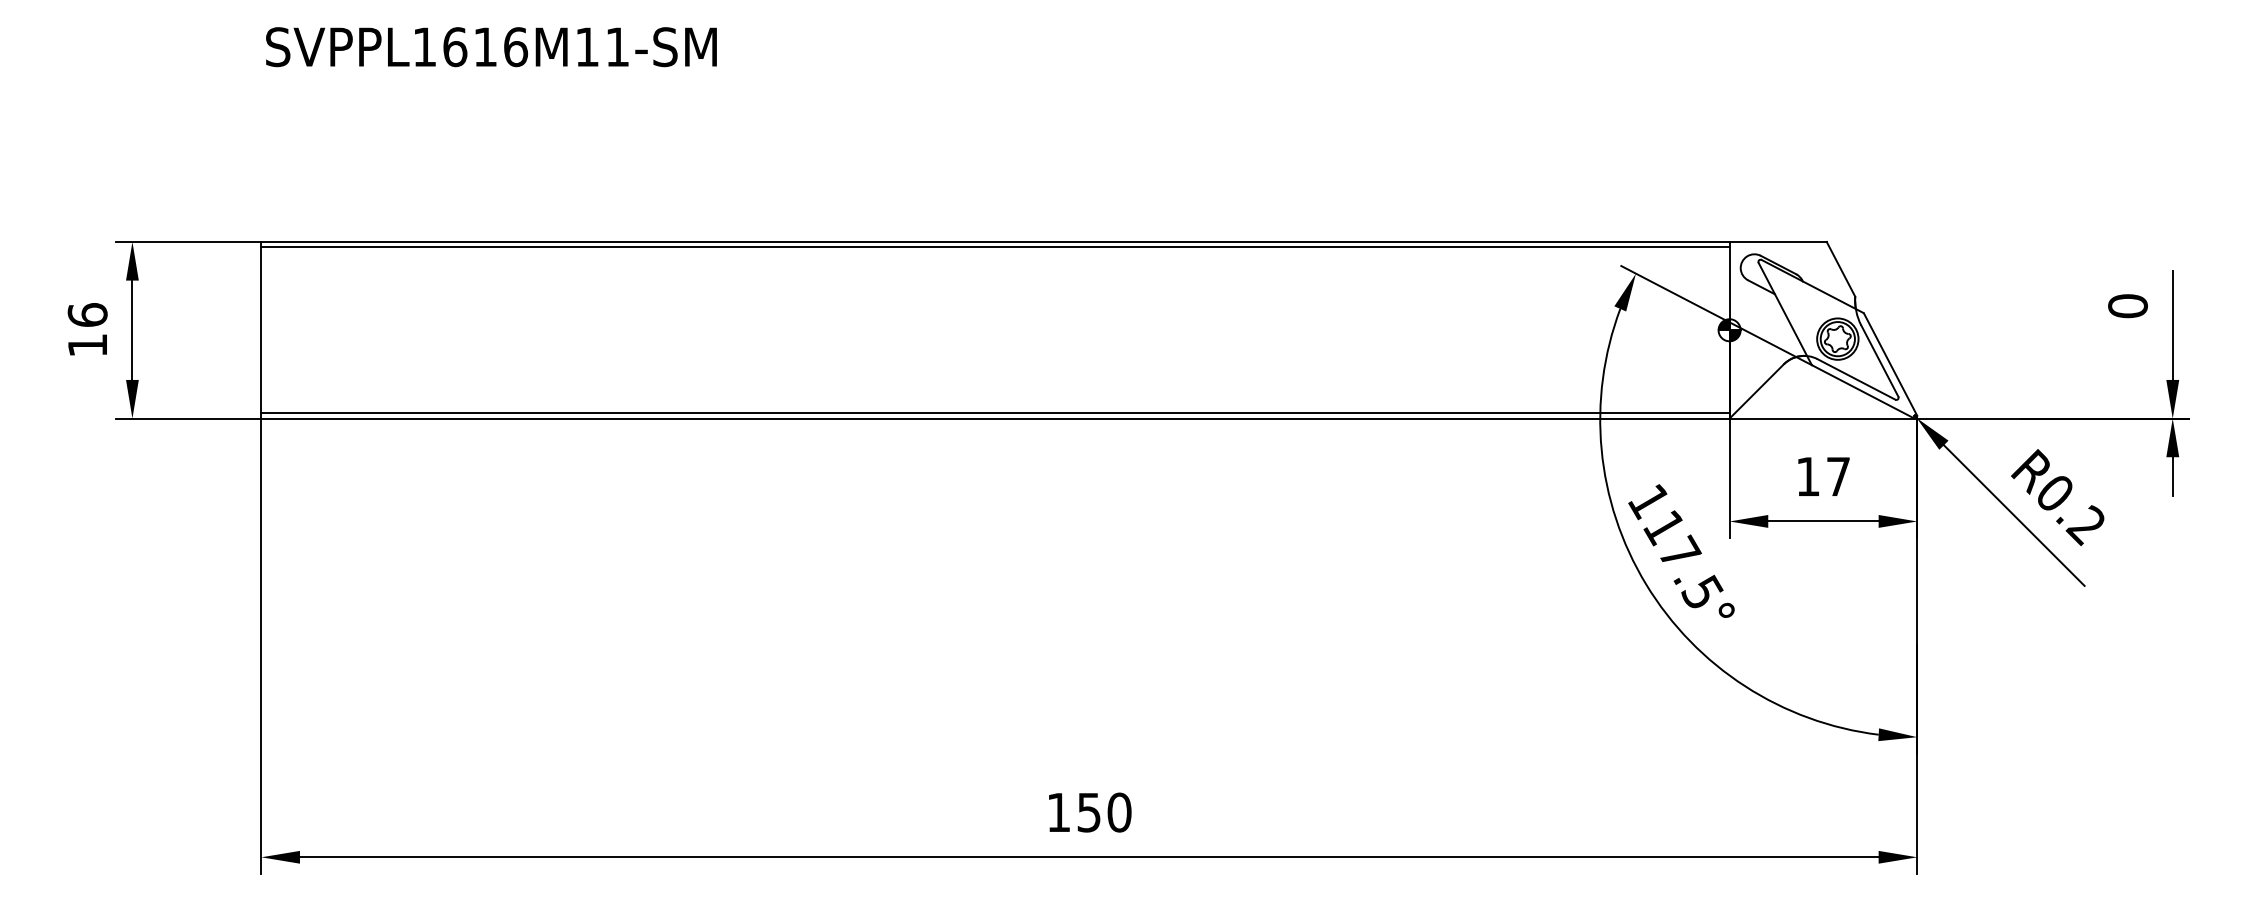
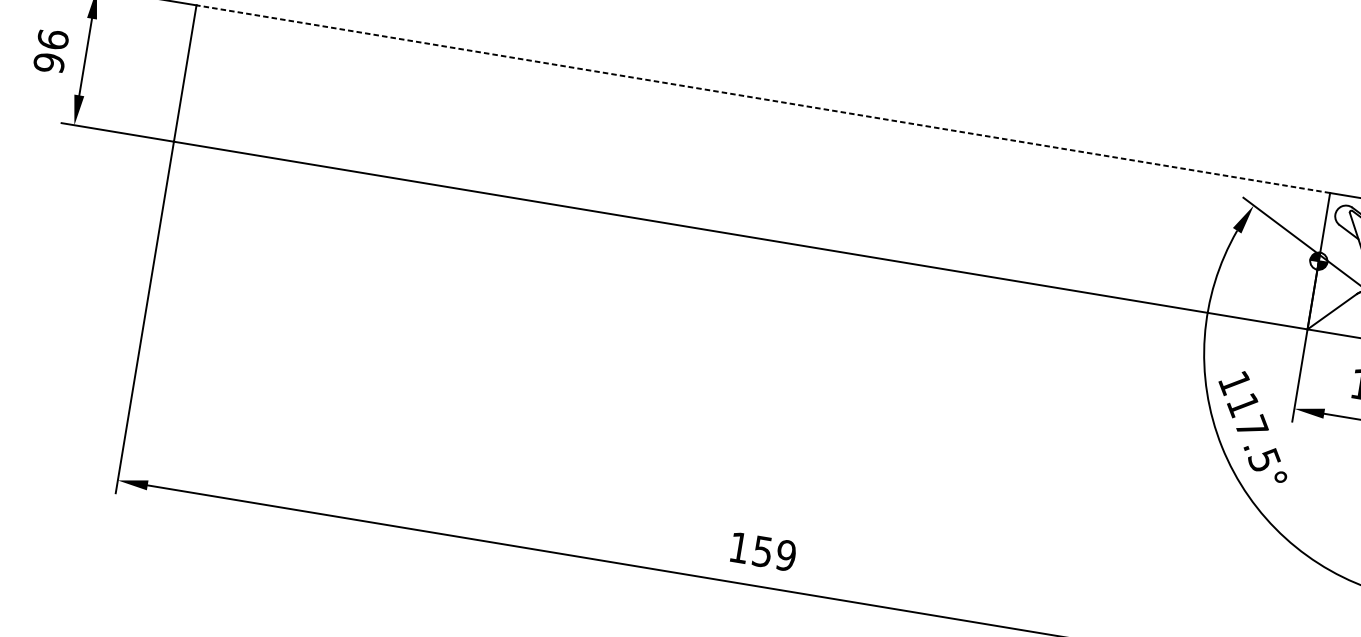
line: (994, 241) -> (762, 98), solid -> dashed
line: (995, 247) -> (762, 103), removed
text: (87, 345) -> (49, 63), 16 -> 96
line: (995, 413) -> (741, 231), removed
text: (1119, 812) -> (786, 555), 150 -> 159

